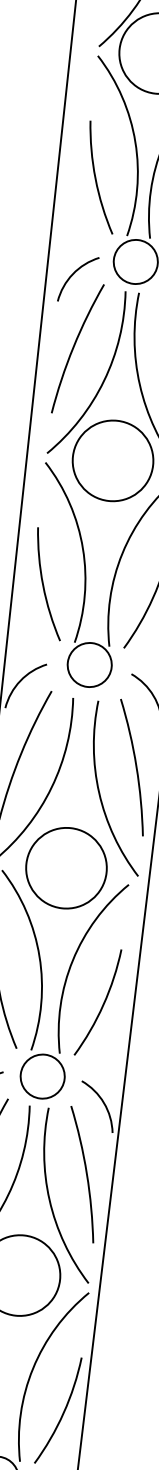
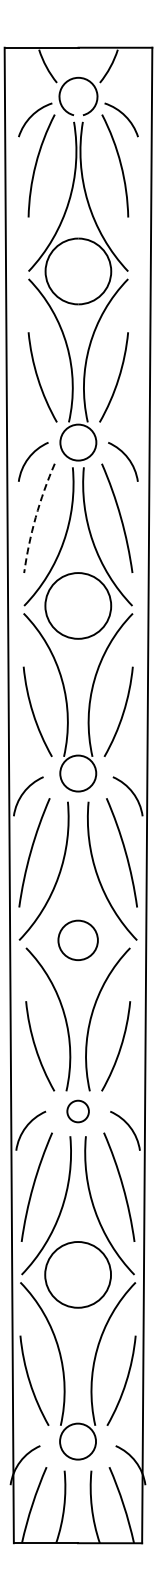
arc: (73, 347) -> (35, 517), solid -> dashed
circle: (66, 868) -> (78, 940), size x0.6
circle: (43, 1076) -> (78, 1111), size x0.6

